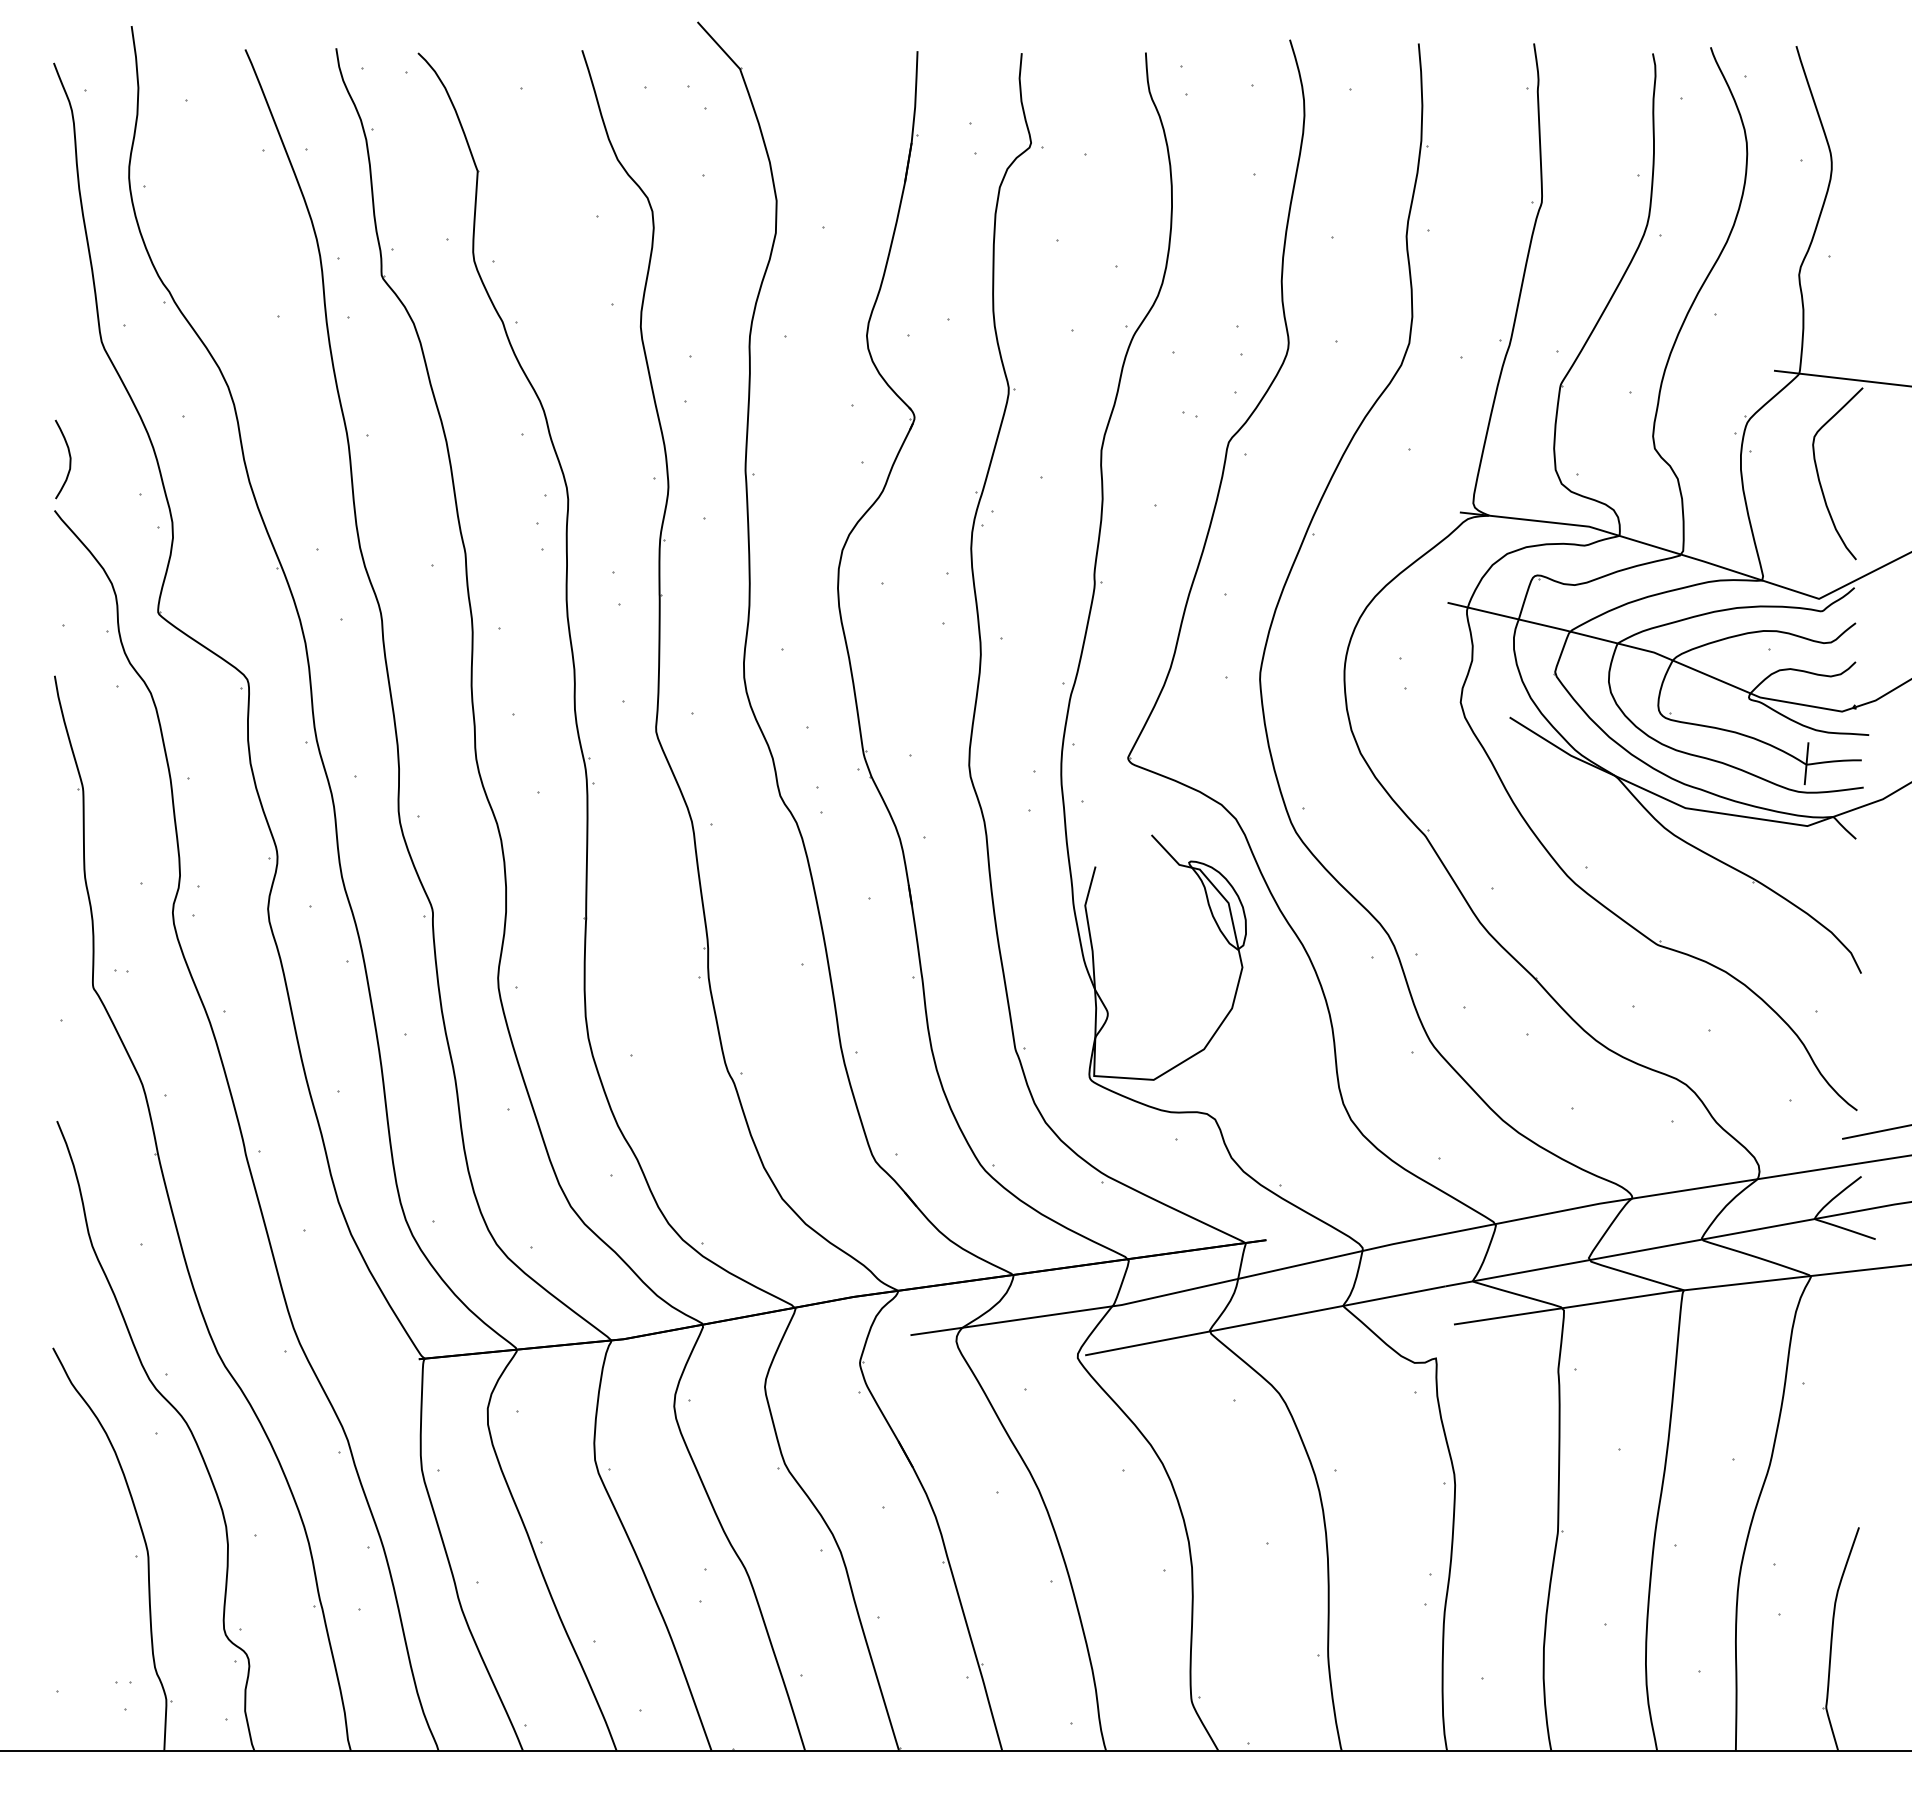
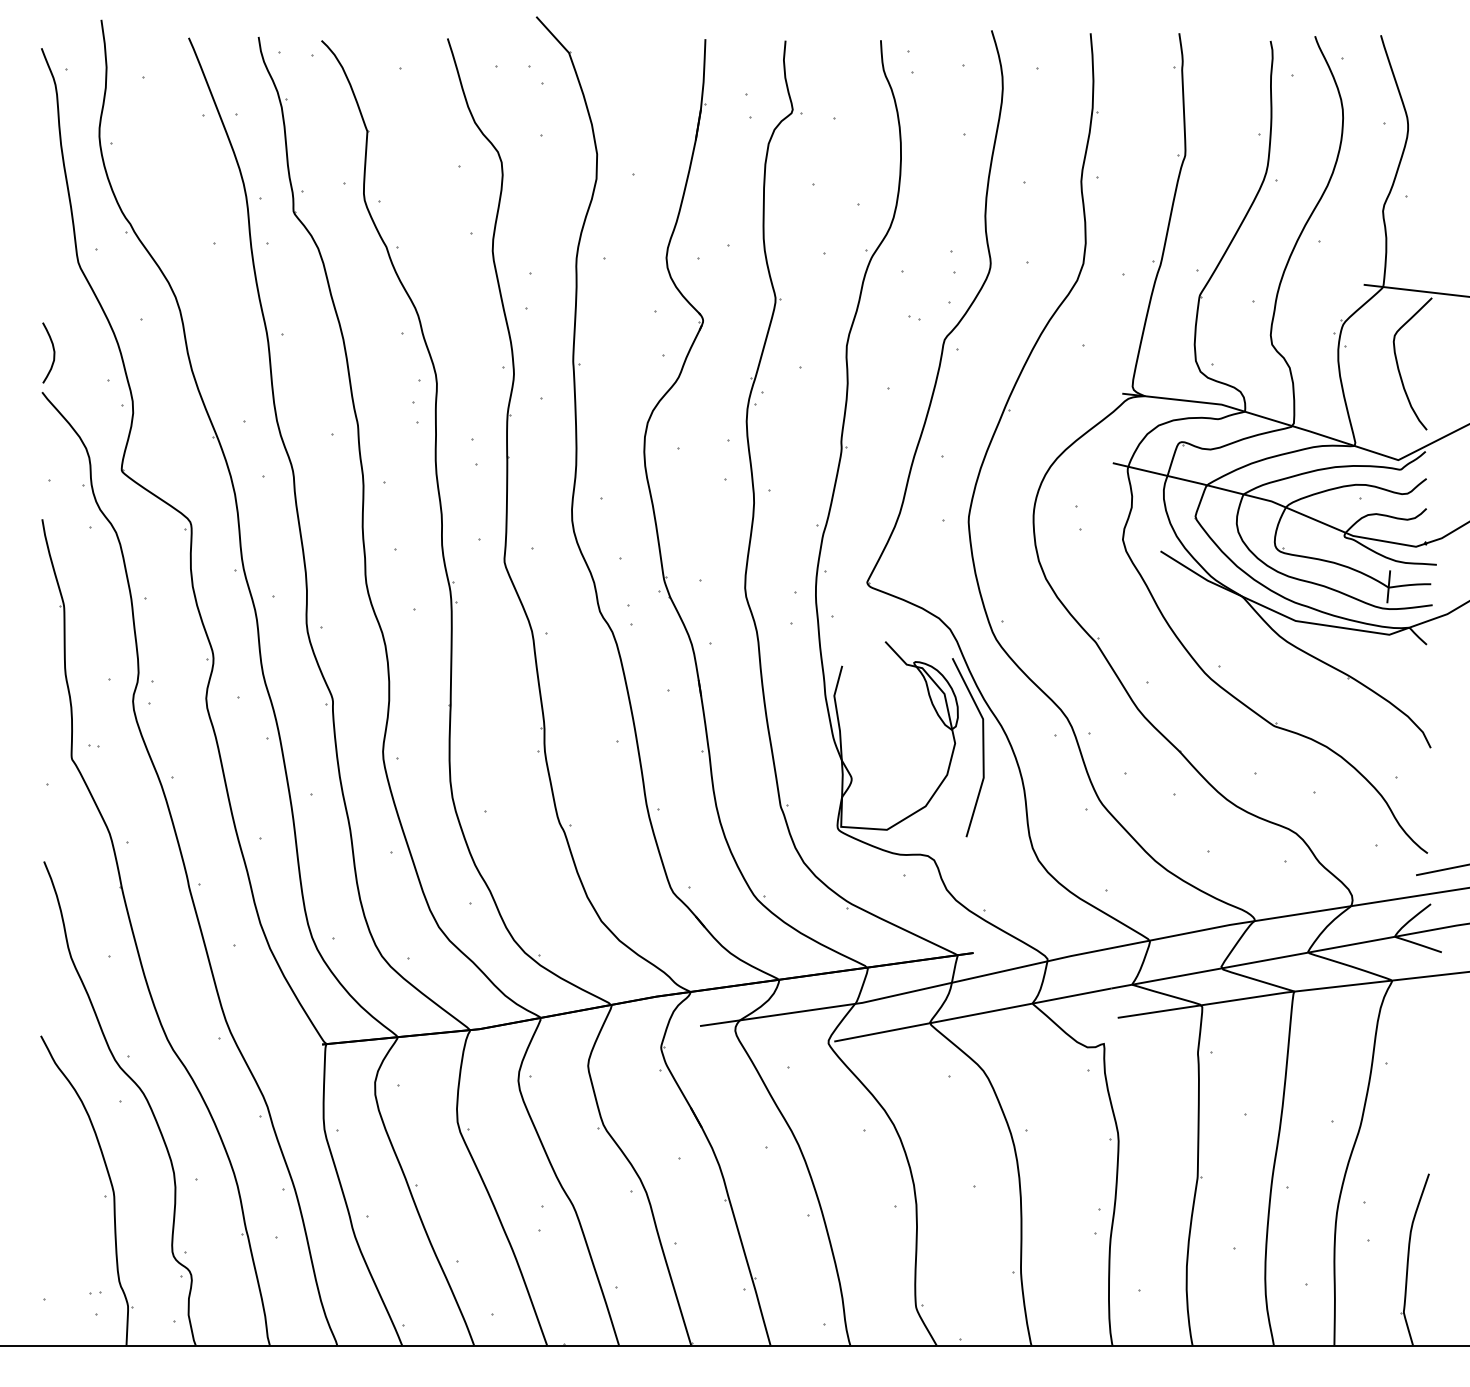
line: (1278, 972) -> (982, 747), added

